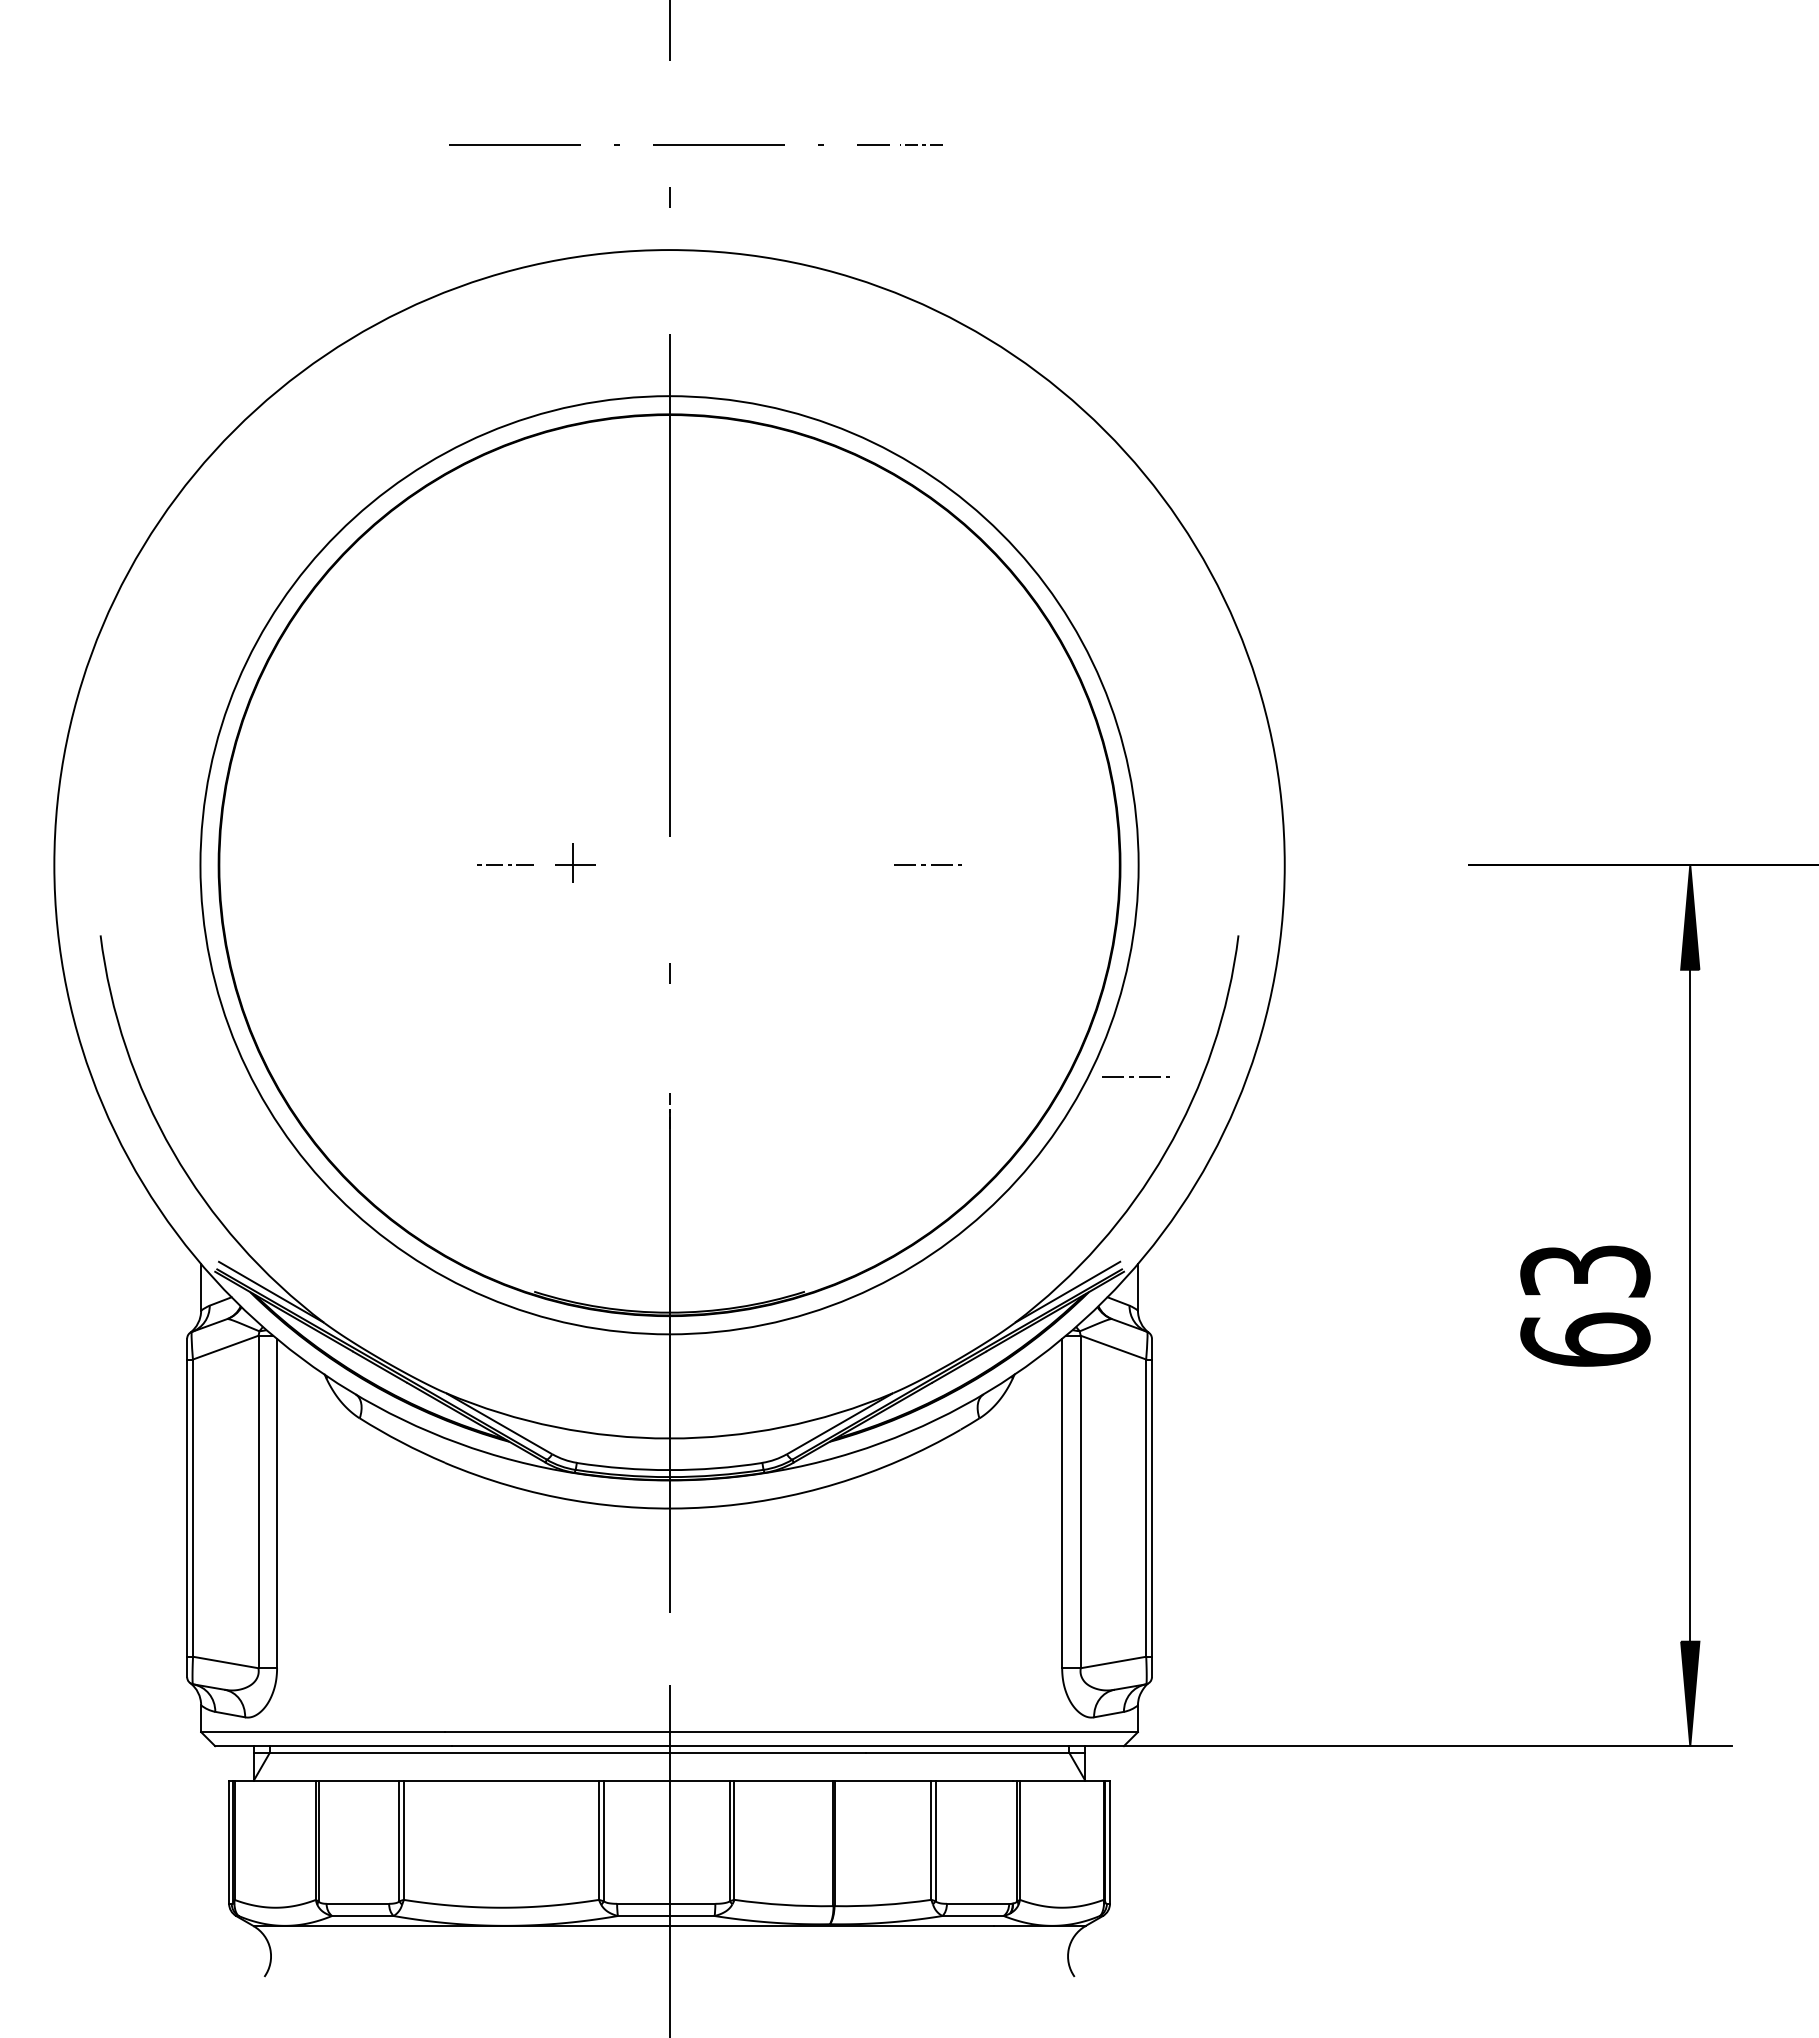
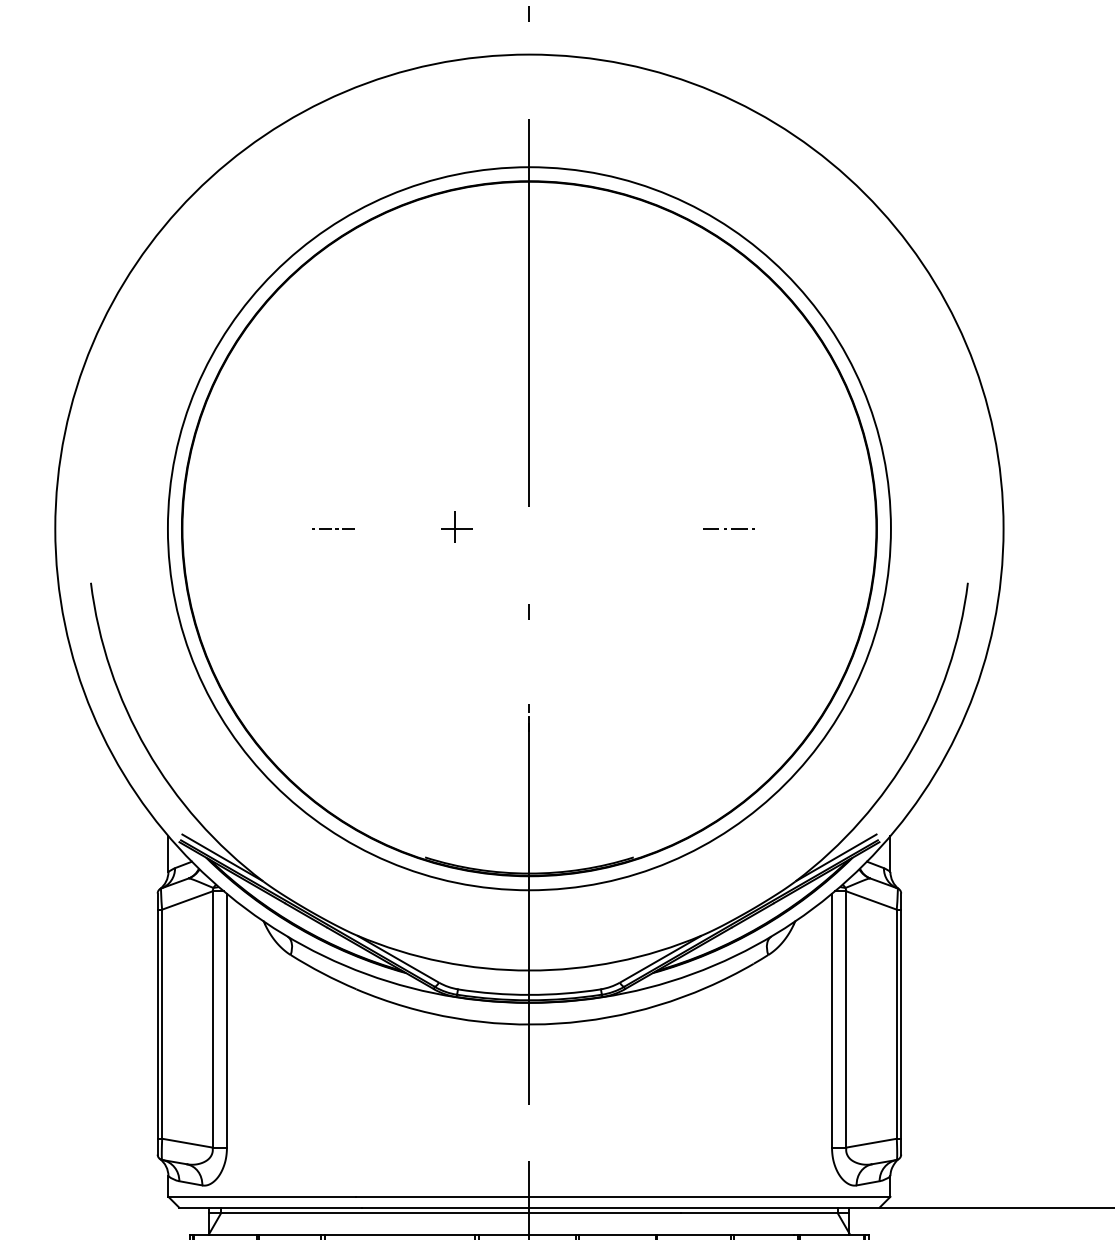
line: (502, 864) -> (331, 528), moved
line: (1133, 1076) -> (886, 691), removed

